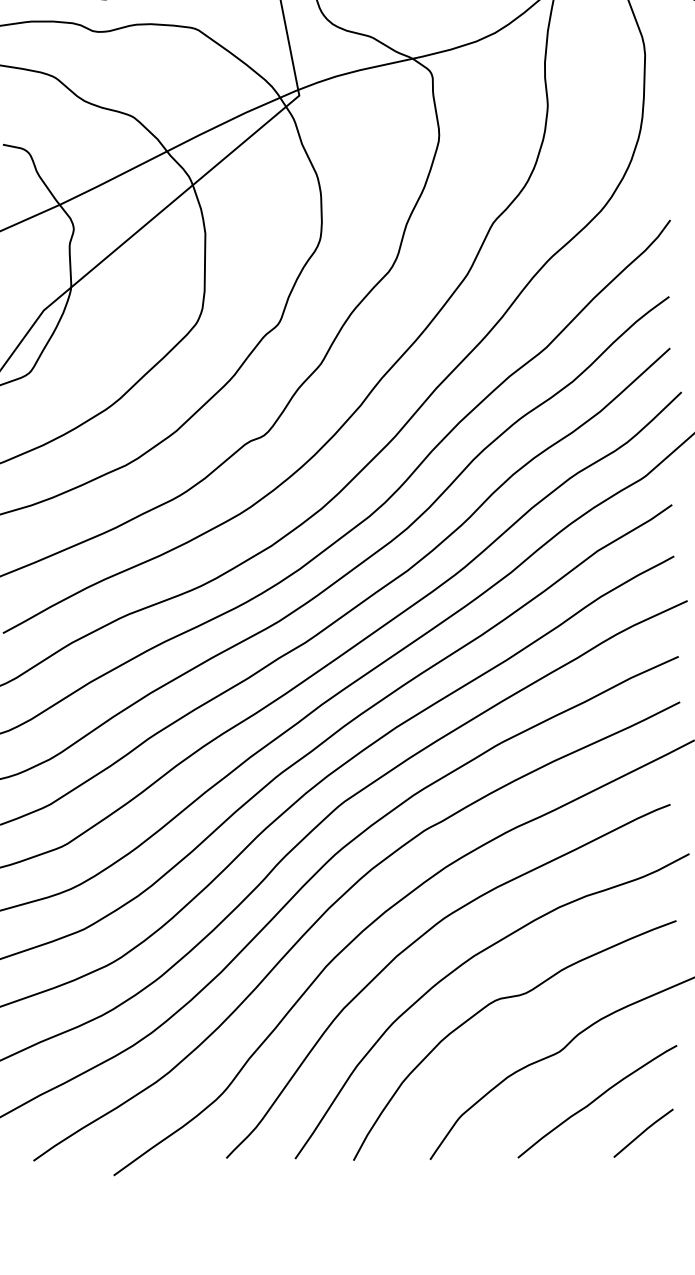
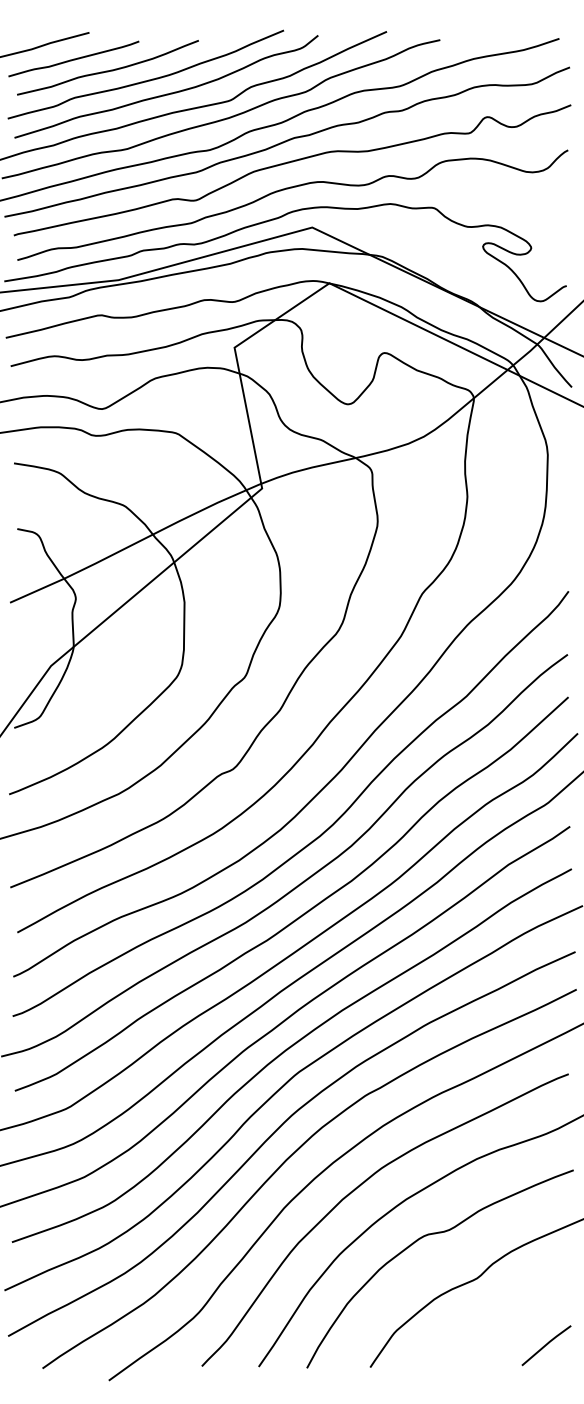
curve: (596, 1100) -> (507, 1318), removed

